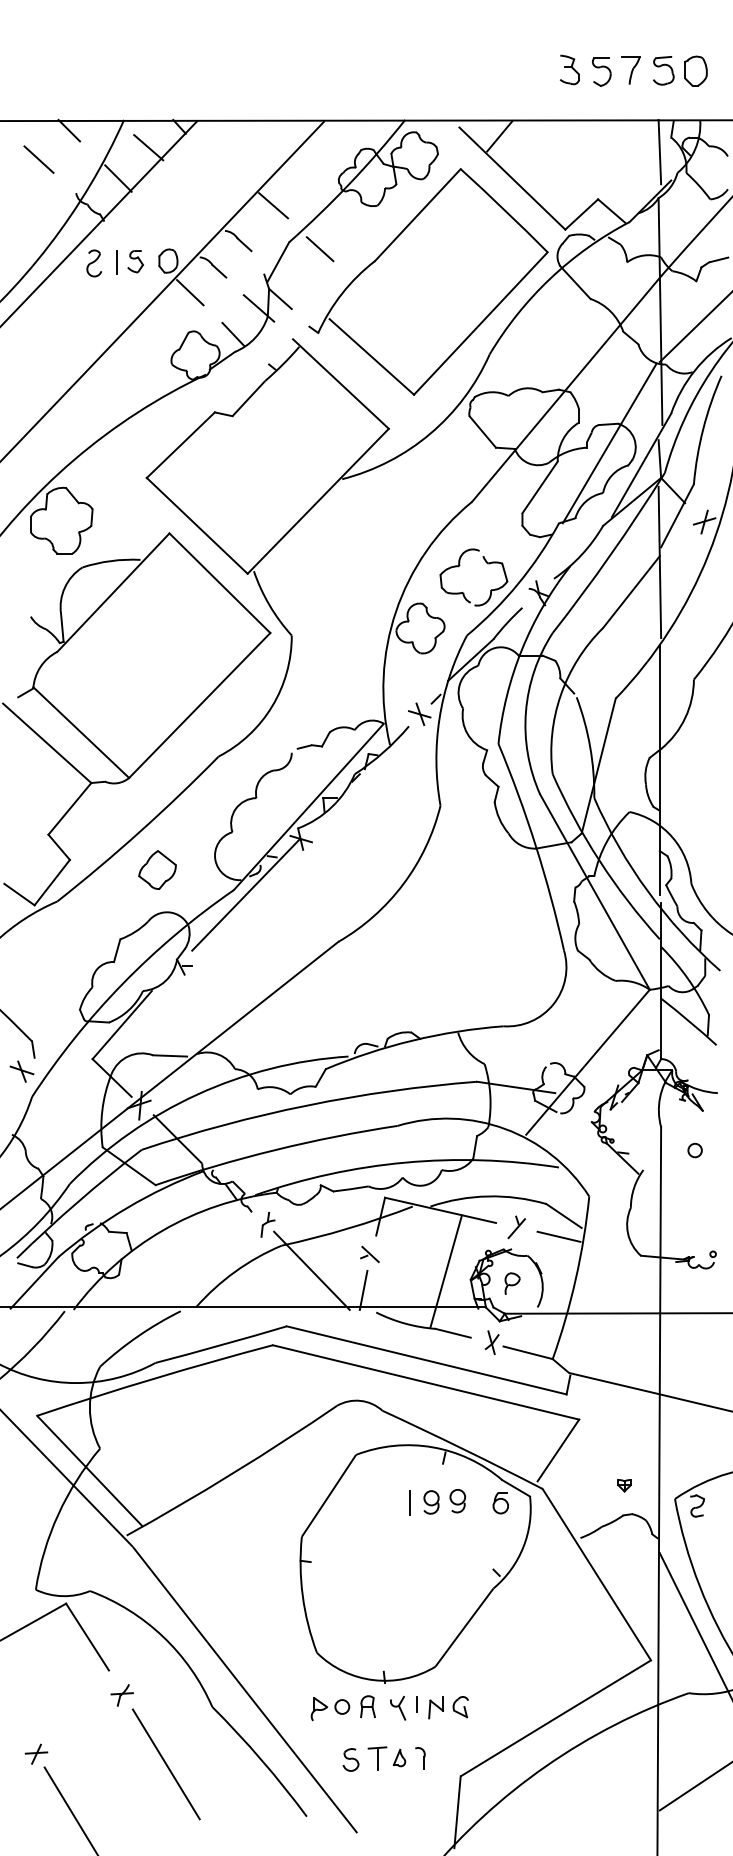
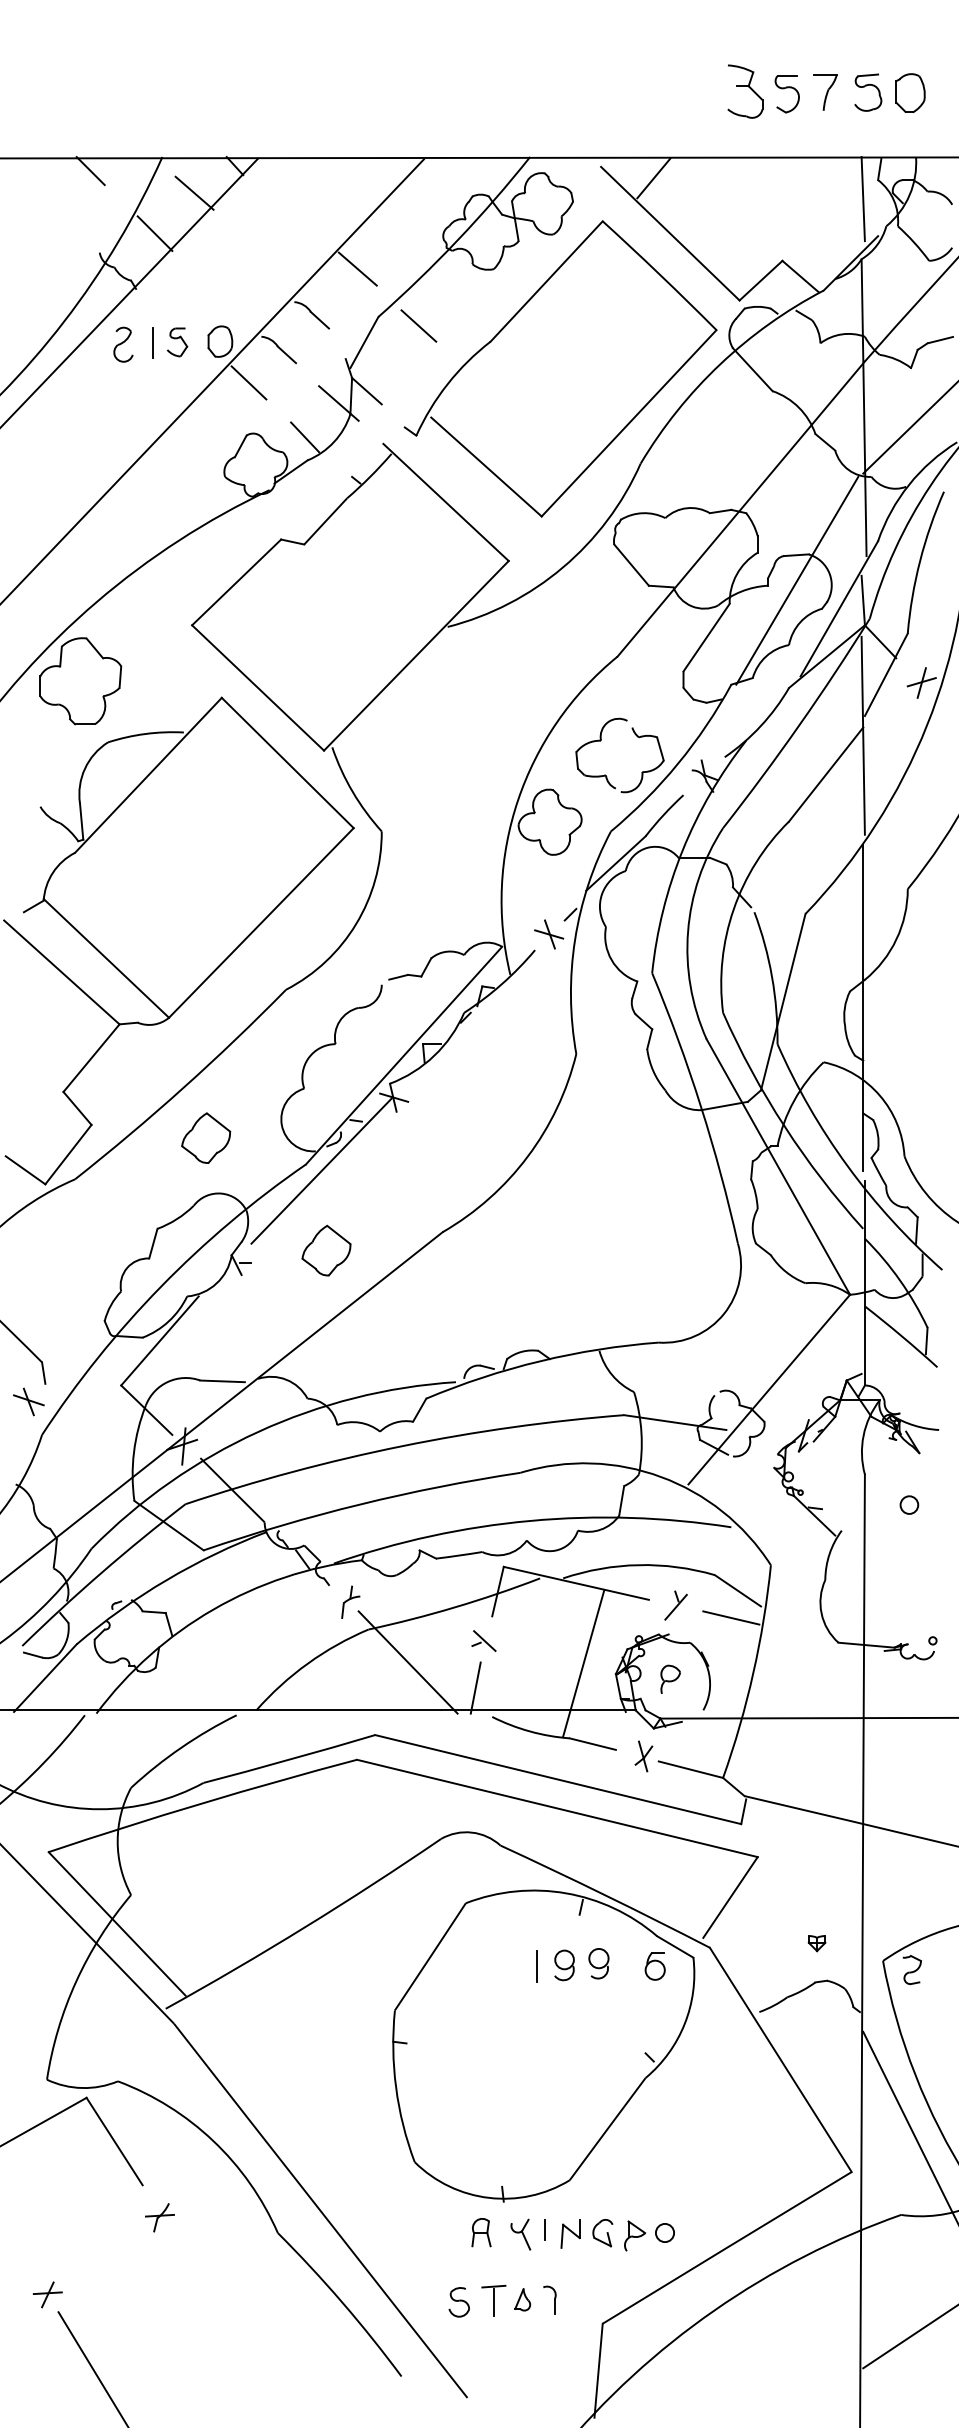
part: (569, 69) -> (745, 90), size x1.4
line: (38, 159) -> (50, 208), removed
part: (249, 955) -> (326, 1249), added
part: (330, 1709) -> (649, 2236), moved
line: (165, 1764) -> (216, 2308), removed

